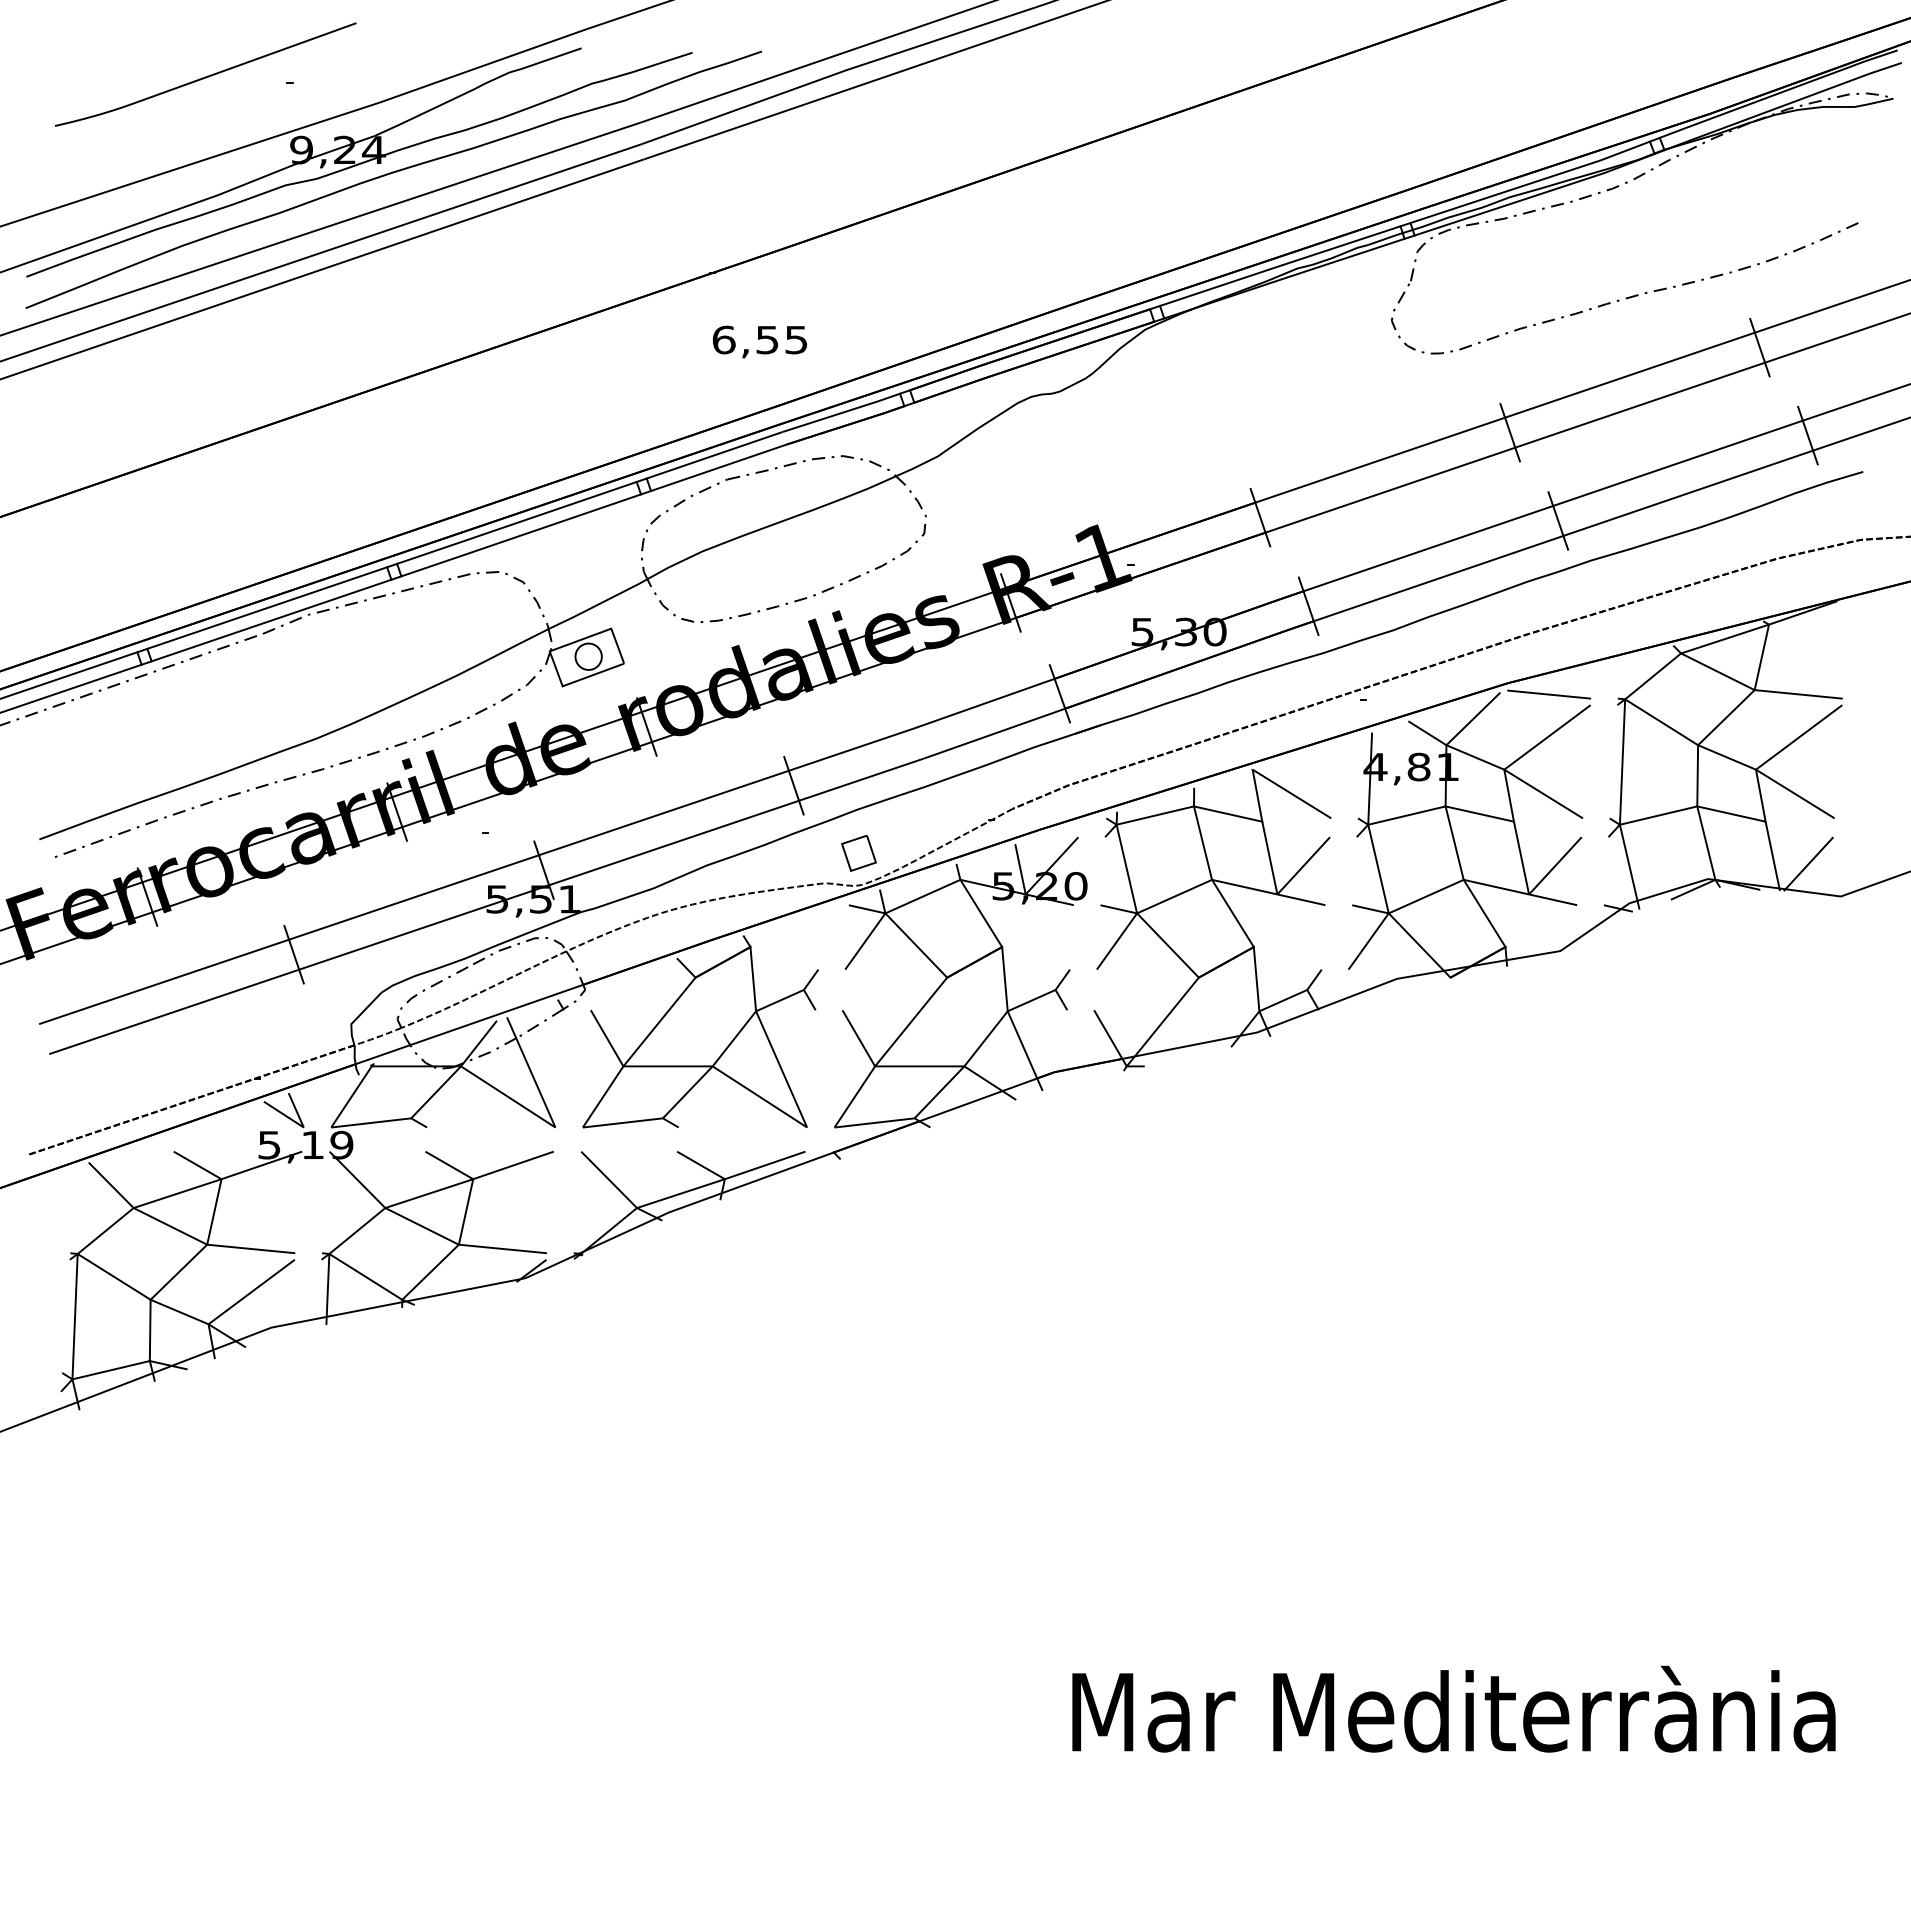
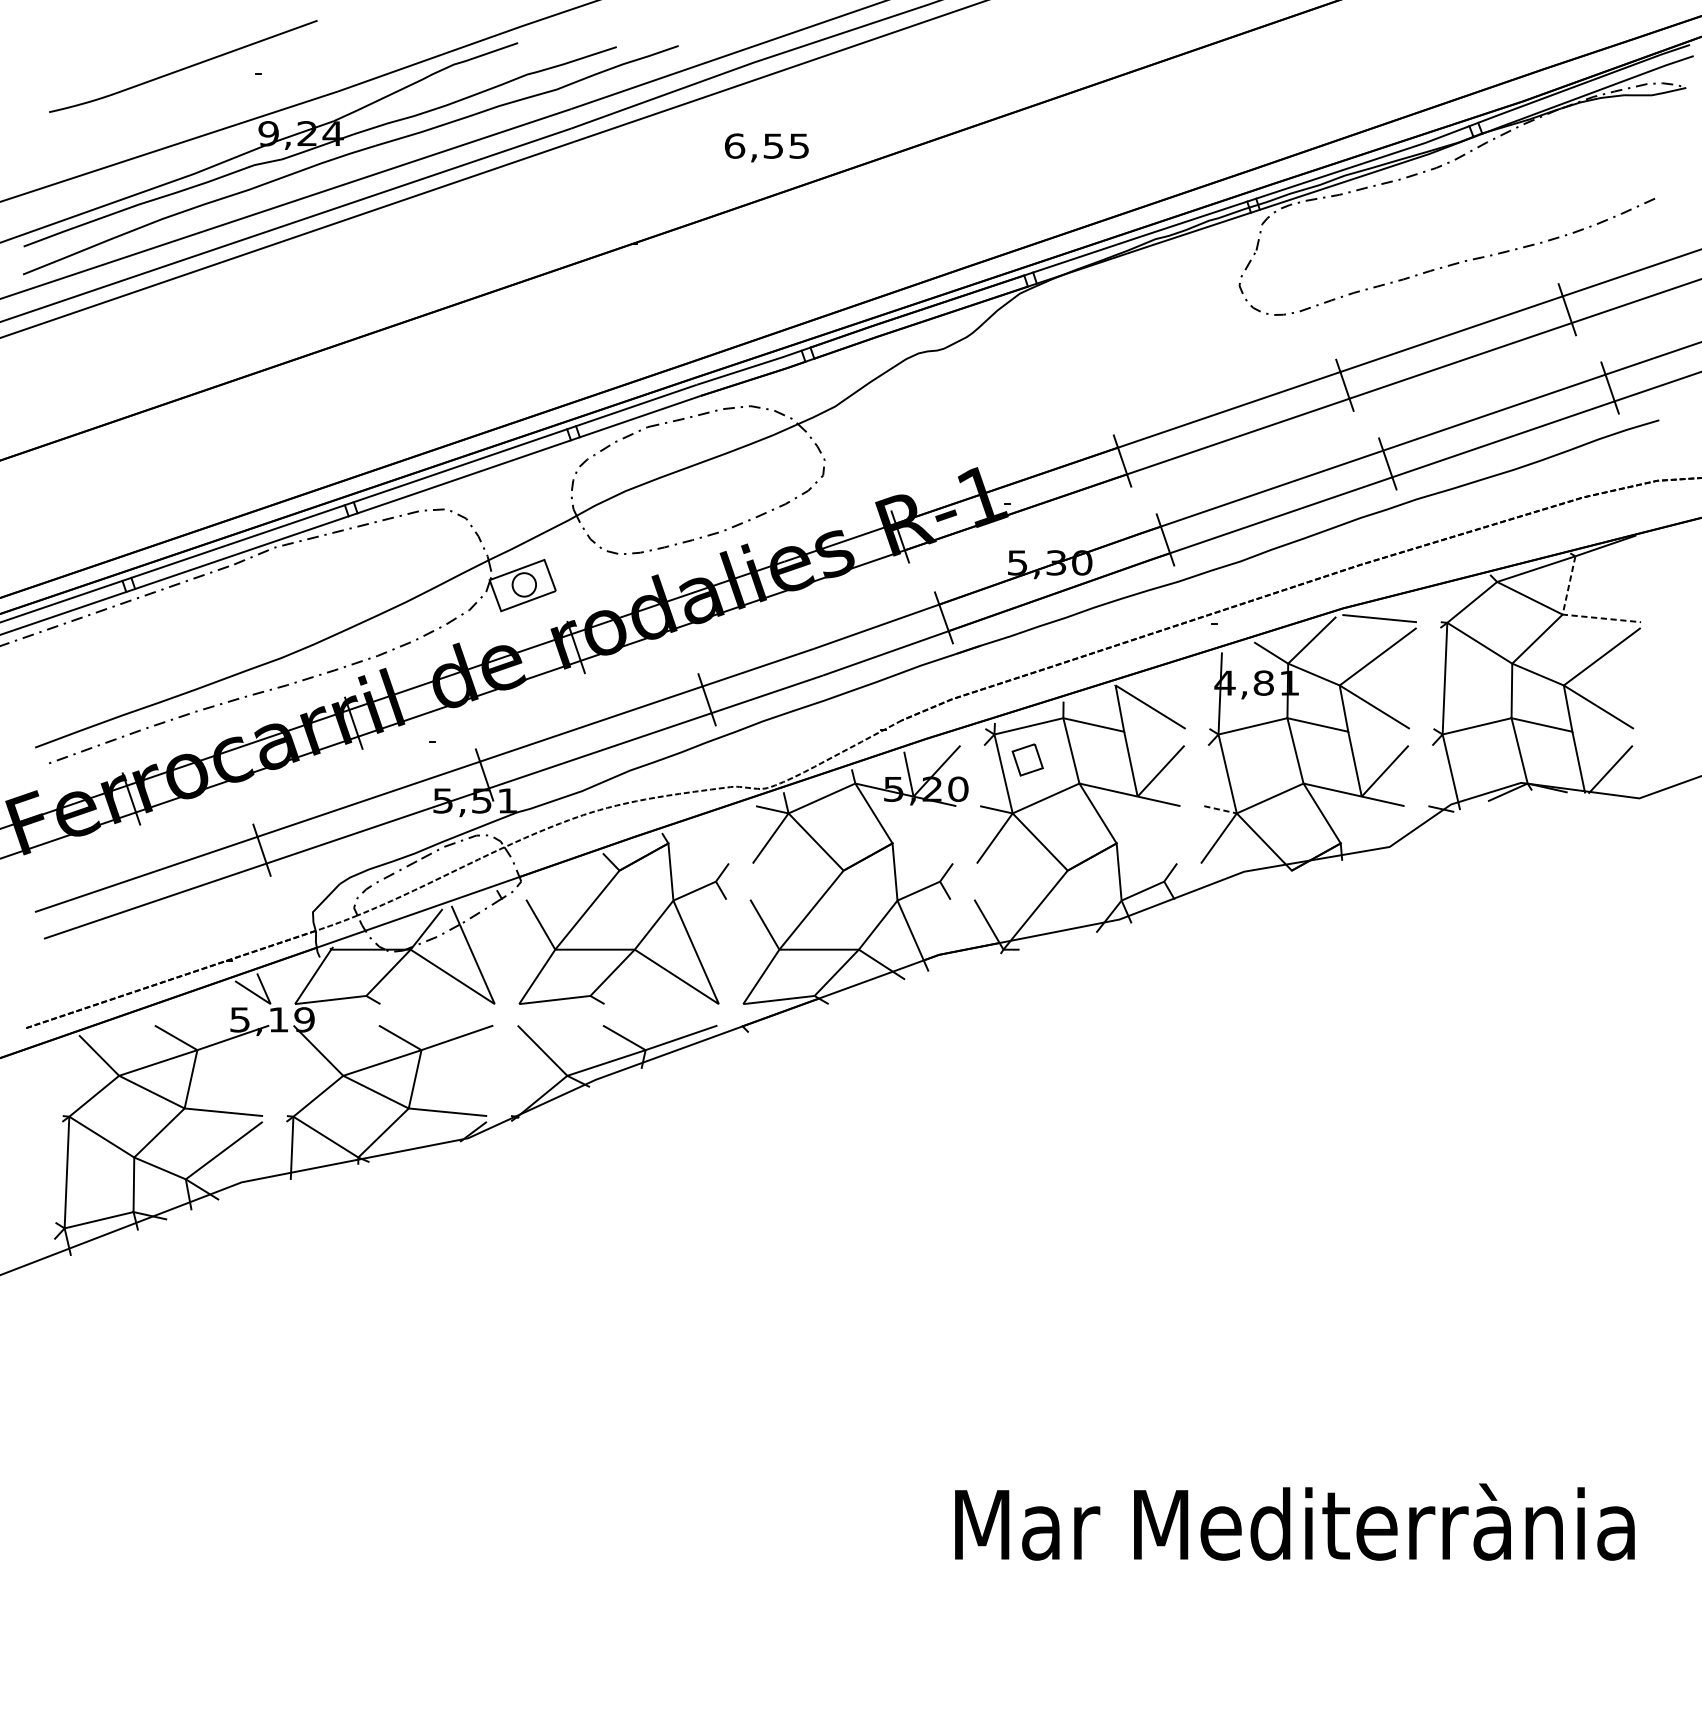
text: (759, 341) -> (766, 147), moved
line: (1764, 691) -> (1571, 615), solid -> dashed
part: (858, 852) -> (1027, 759), moved
line: (1370, 909) -> (1220, 809), solid -> dashed

